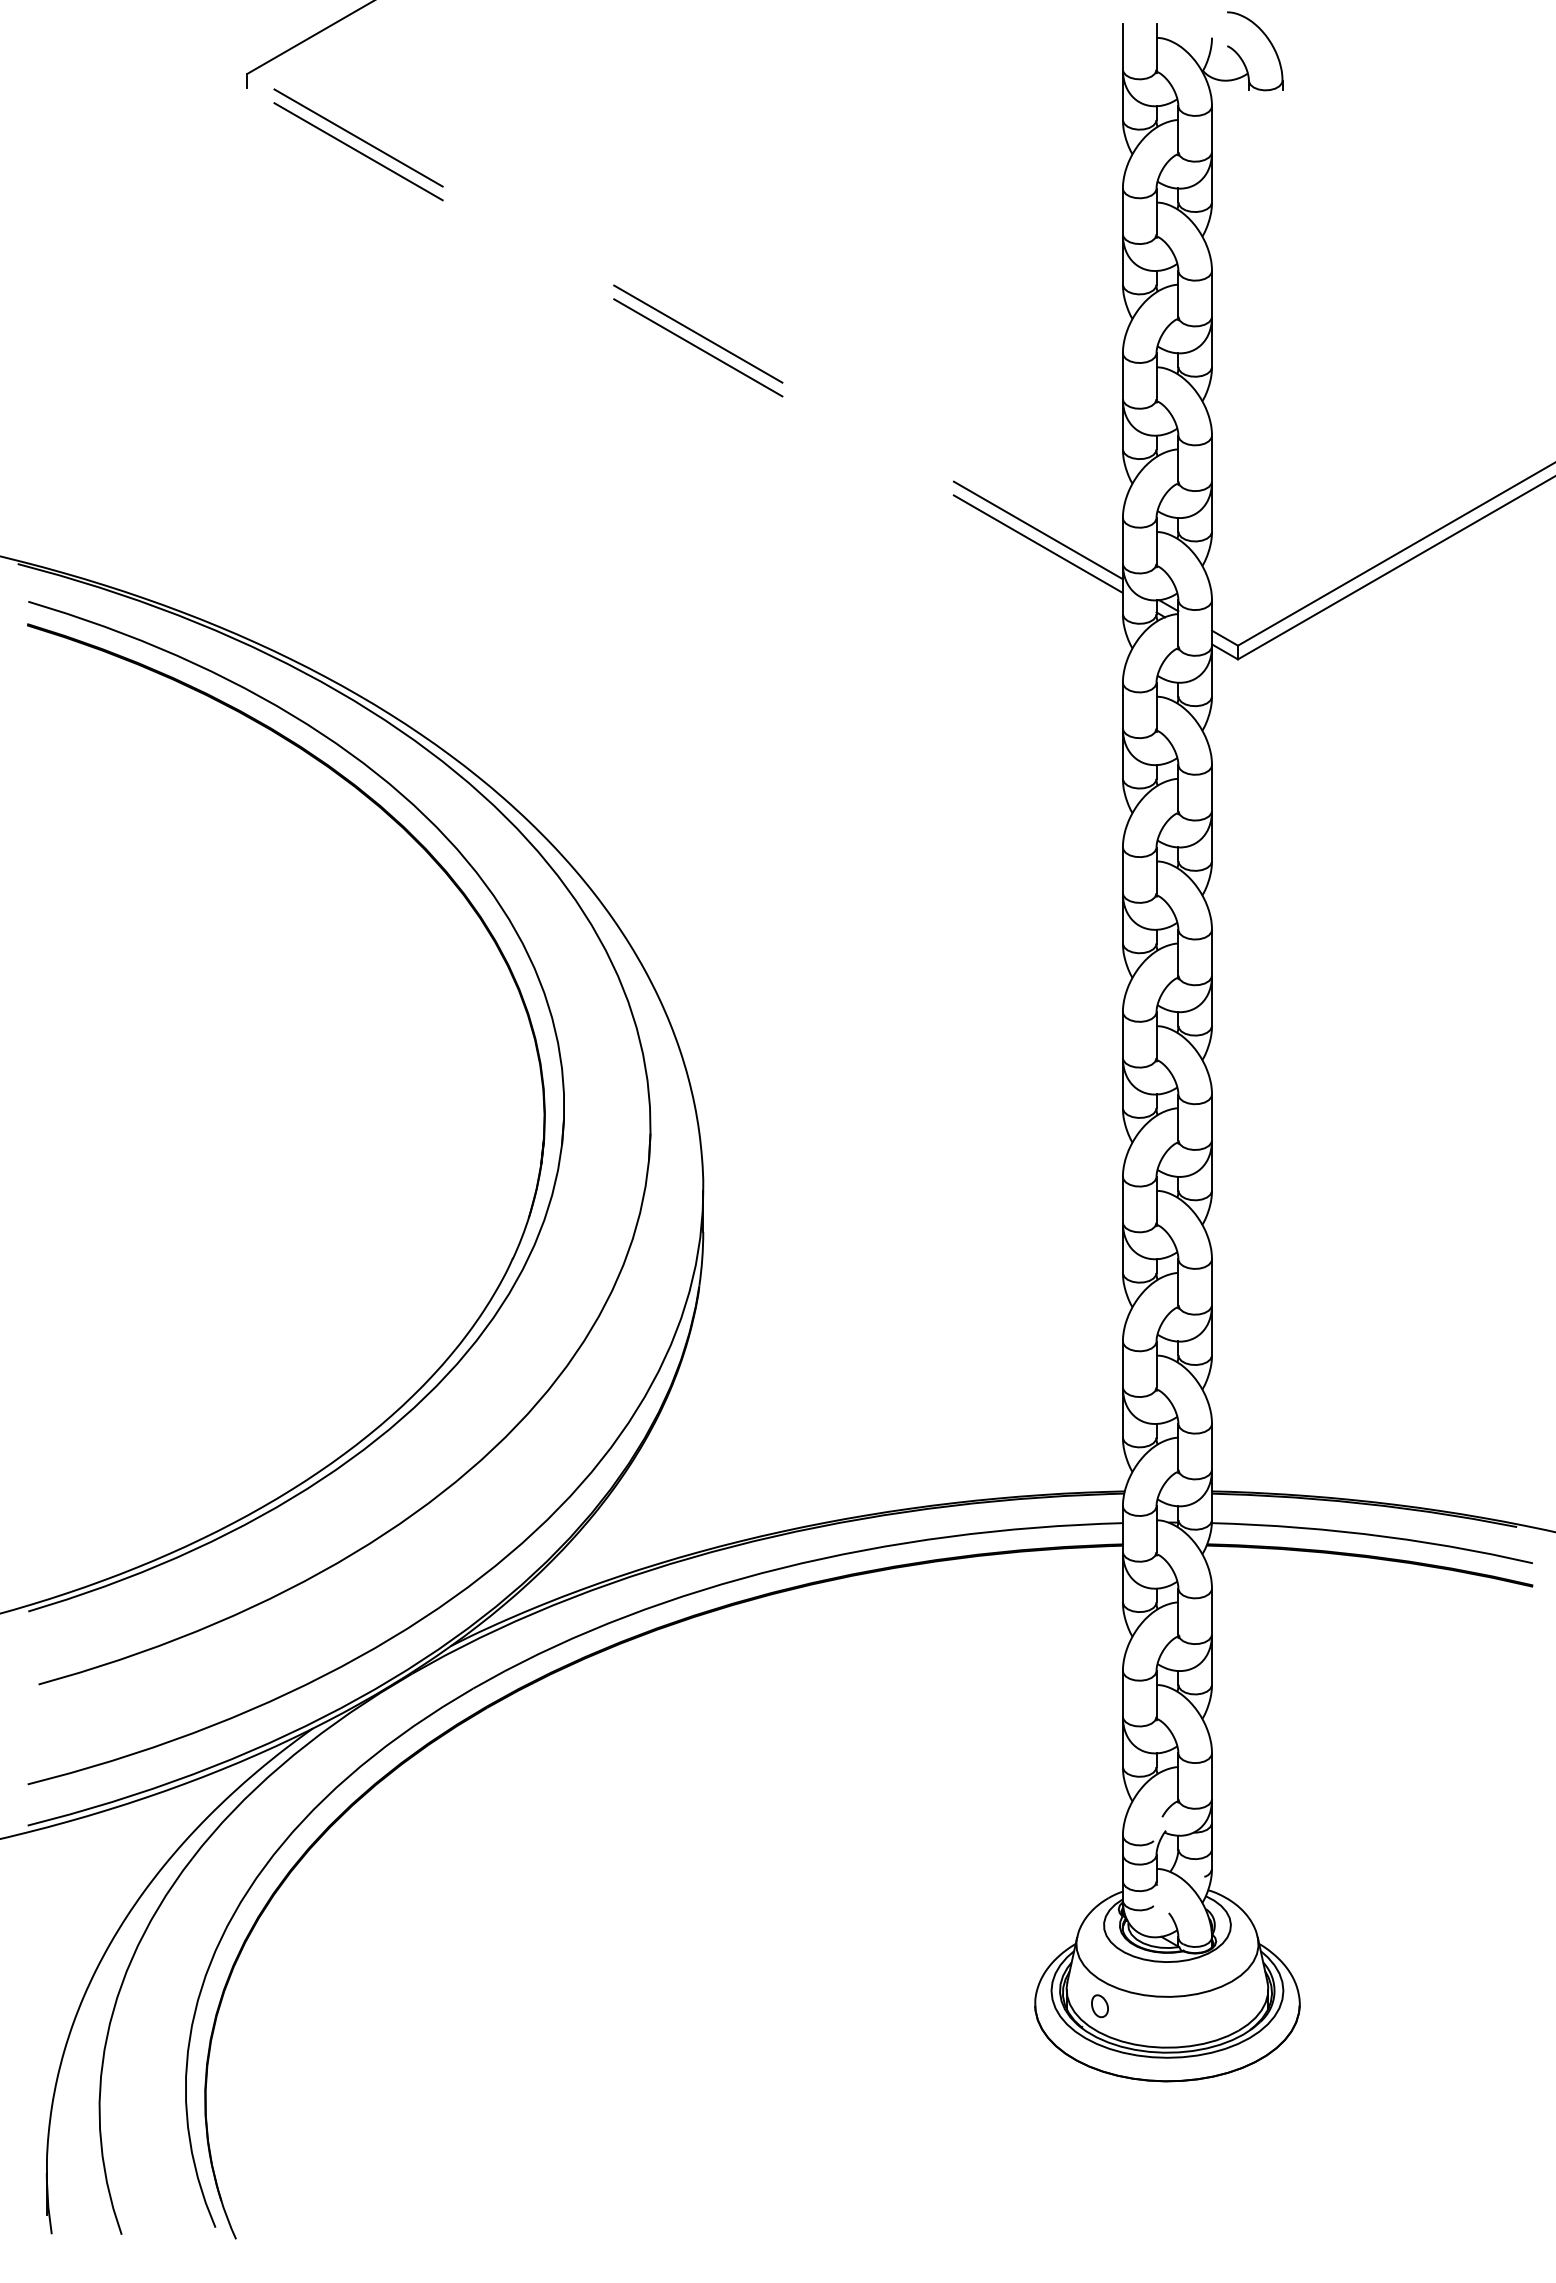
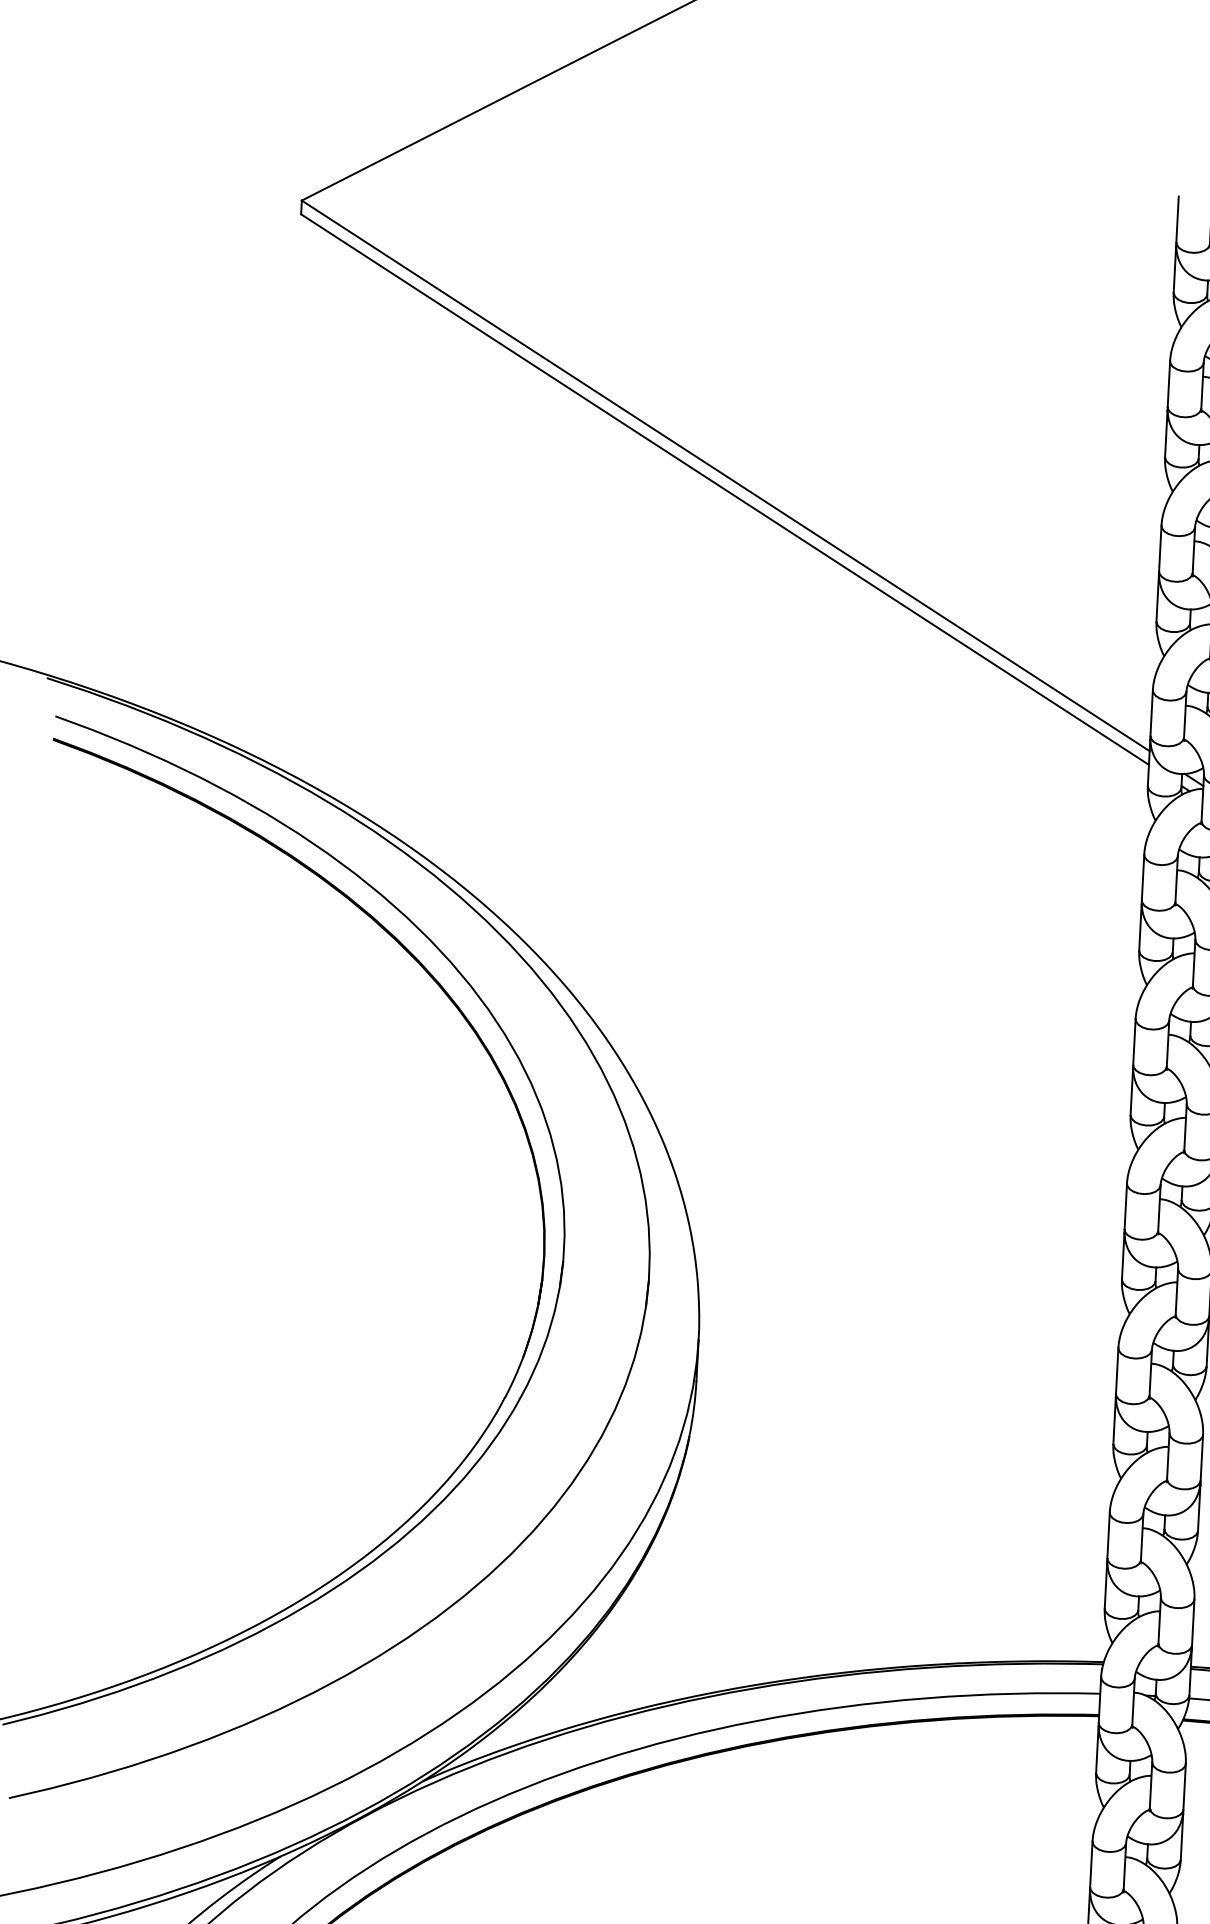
line: (684, 326) -> (725, 475), dashed -> solid
line: (684, 340) -> (724, 489), dashed -> solid

